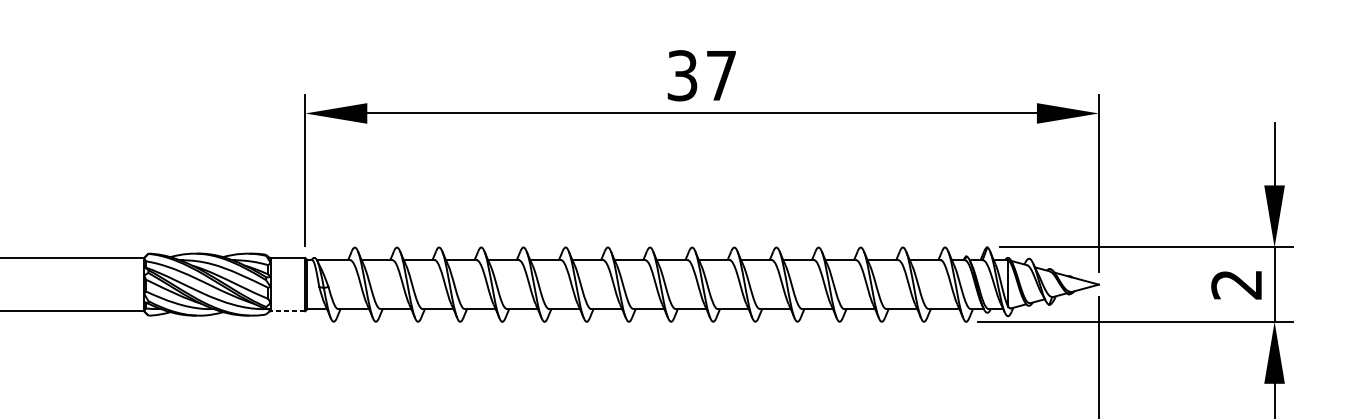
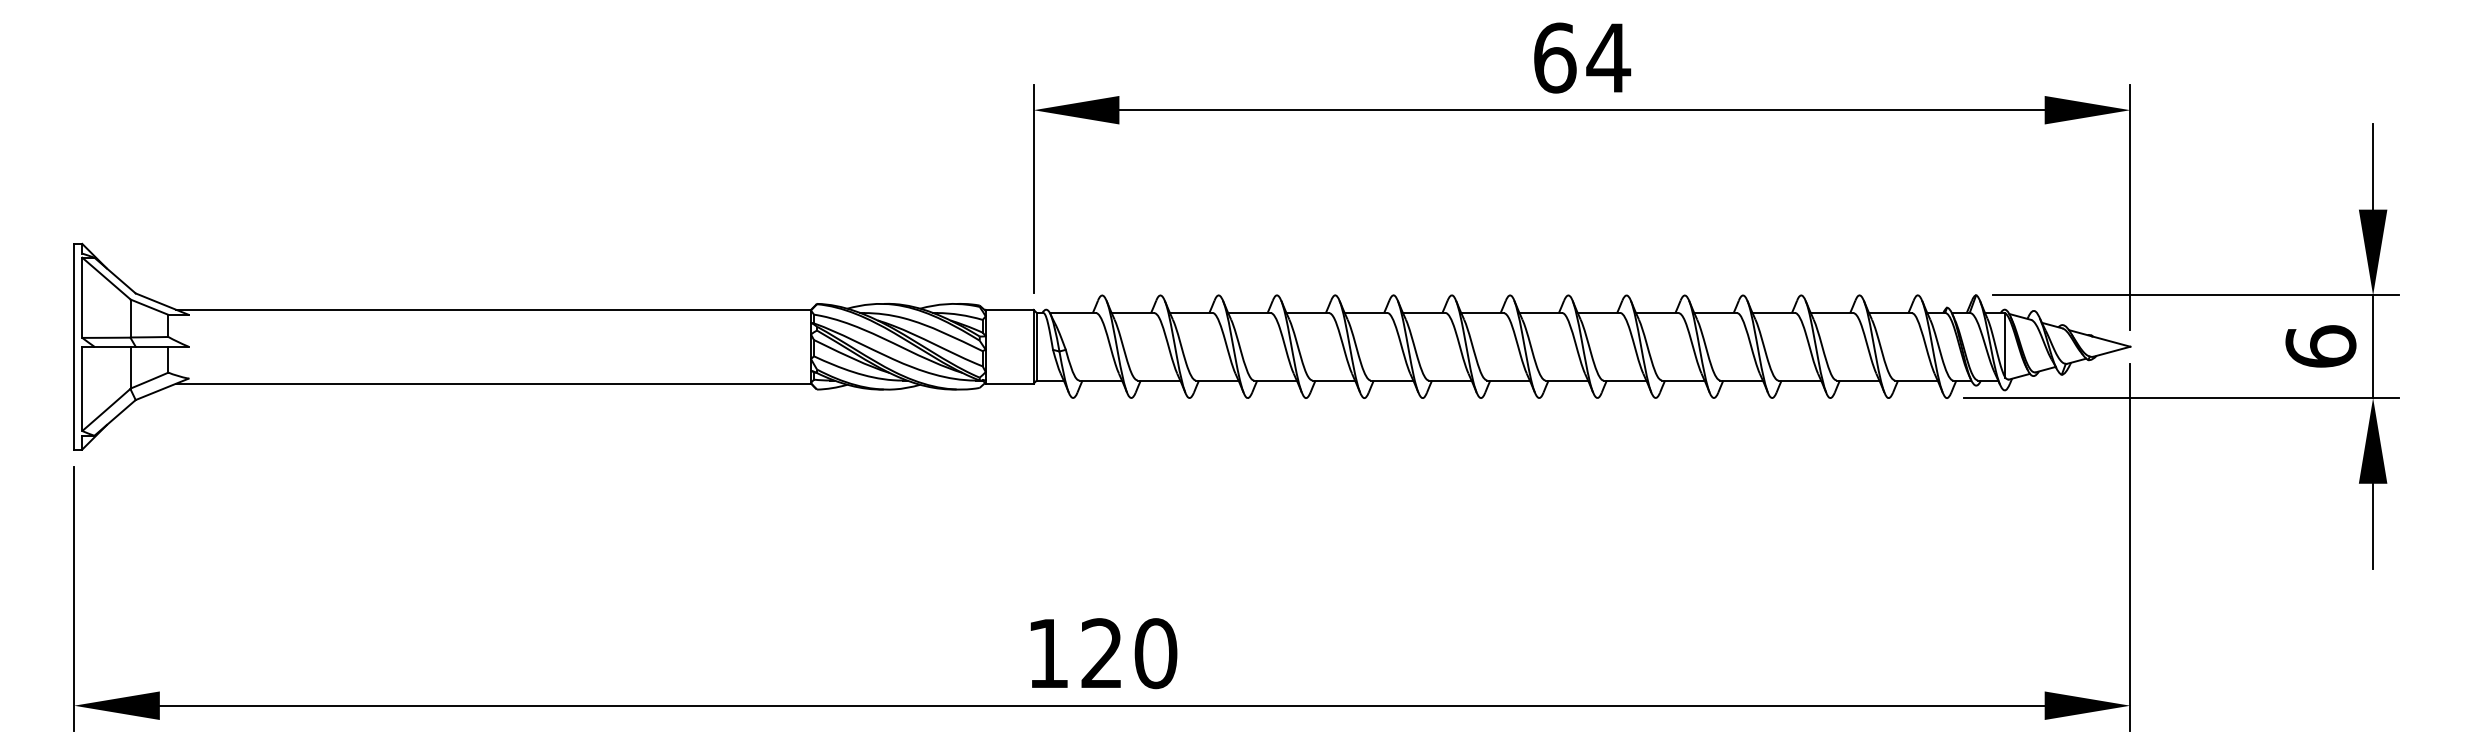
text: (702, 75) -> (1582, 57), 37 -> 64
text: (1236, 284) -> (2320, 346), 2 -> 6
line: (287, 311) -> (1009, 383), dashed -> solid

